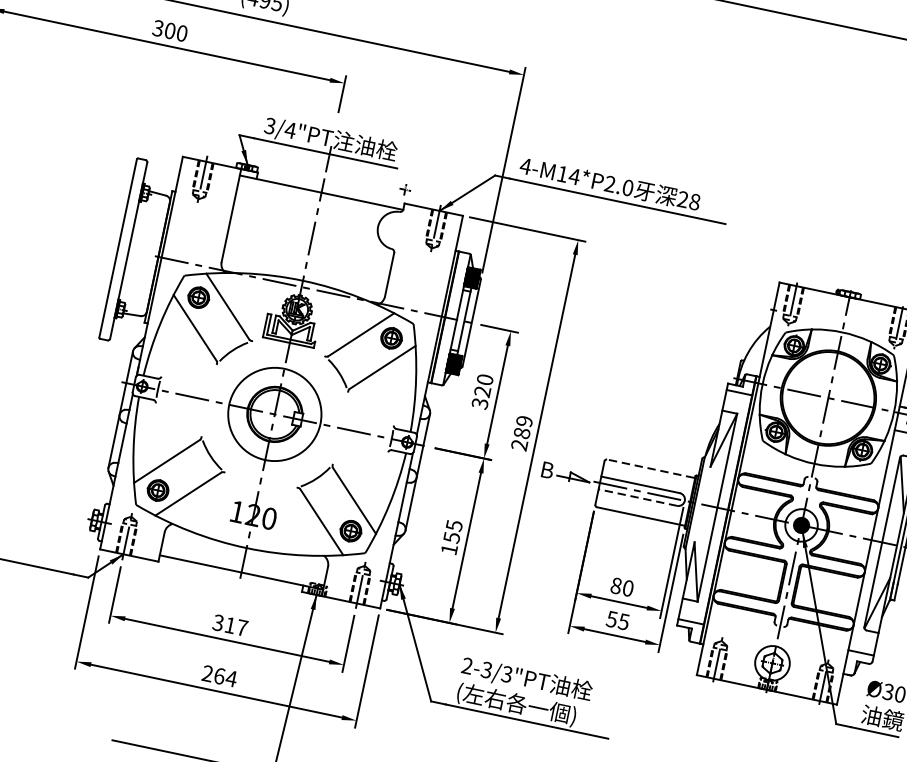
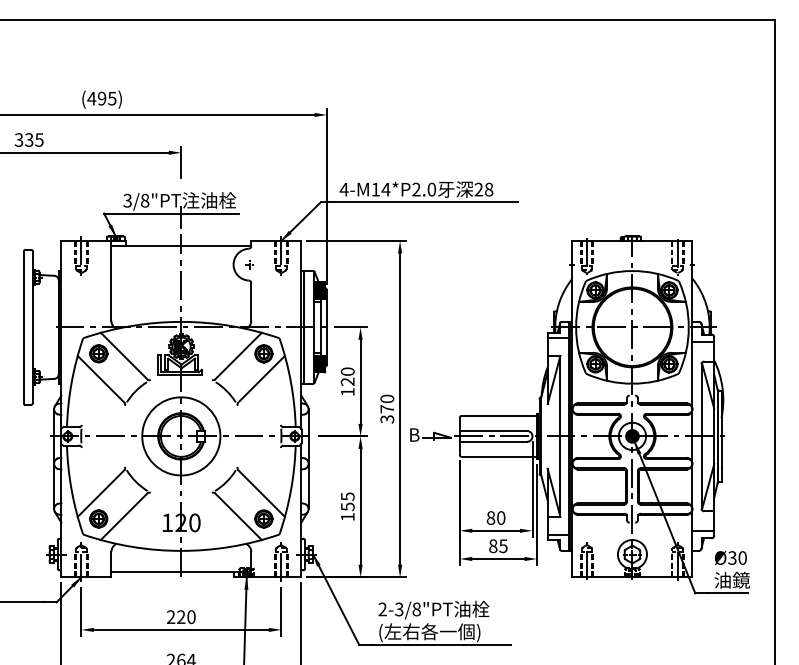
text: (176, 31) -> (34, 139), 300 -> 335
text: (289, 129) -> (144, 200), 3/4"PT -> 3/8"PT
part: (405, 189) -> (249, 264), moved
text: (479, 404) -> (347, 392), 320 -> 120
text: (522, 432) -> (387, 408), 289 -> 370
line: (650, 468) -> (498, 415), dashed -> solid
line: (638, 497) -> (493, 441), dashed -> solid
text: (612, 618) -> (493, 545), 55 -> 85
text: (229, 625) -> (180, 617), 317 -> 220
text: (506, 674) -> (416, 609), 2-3/3"PT -> 2-3/8"PT

